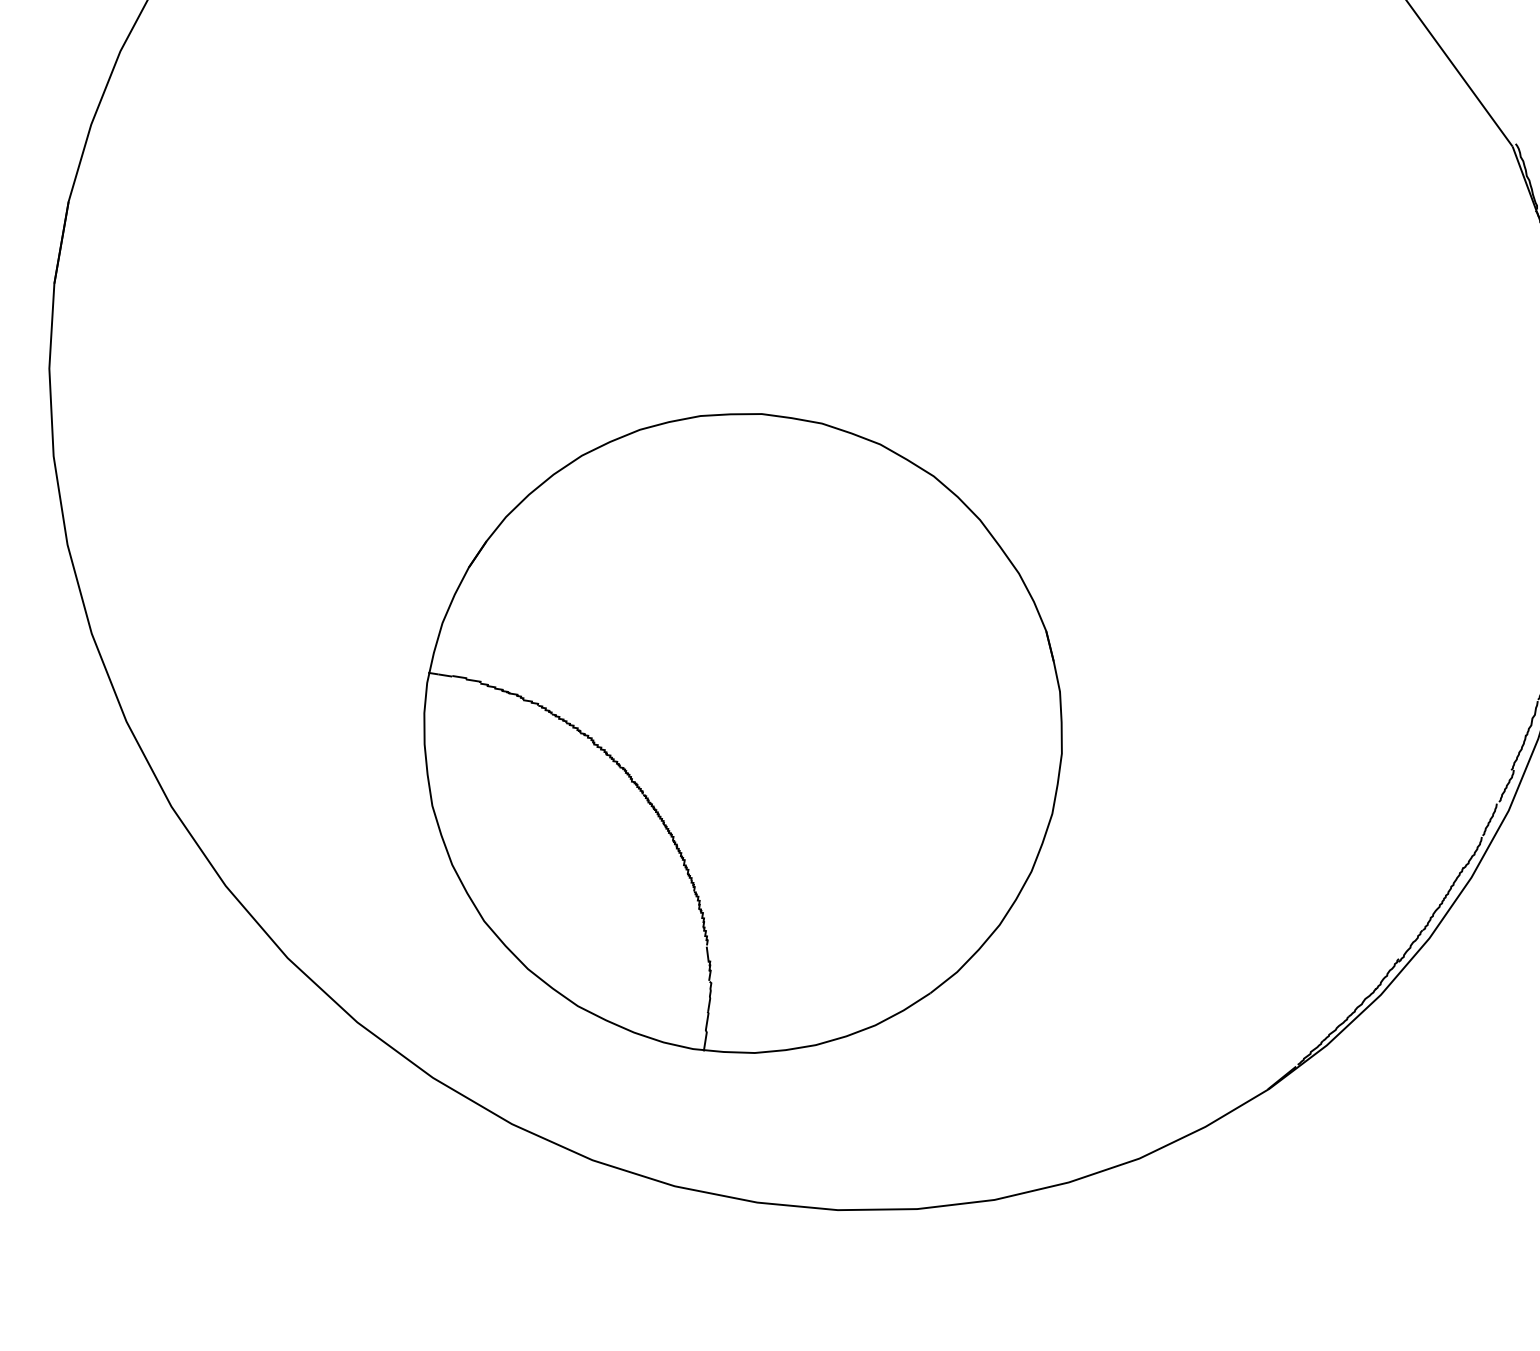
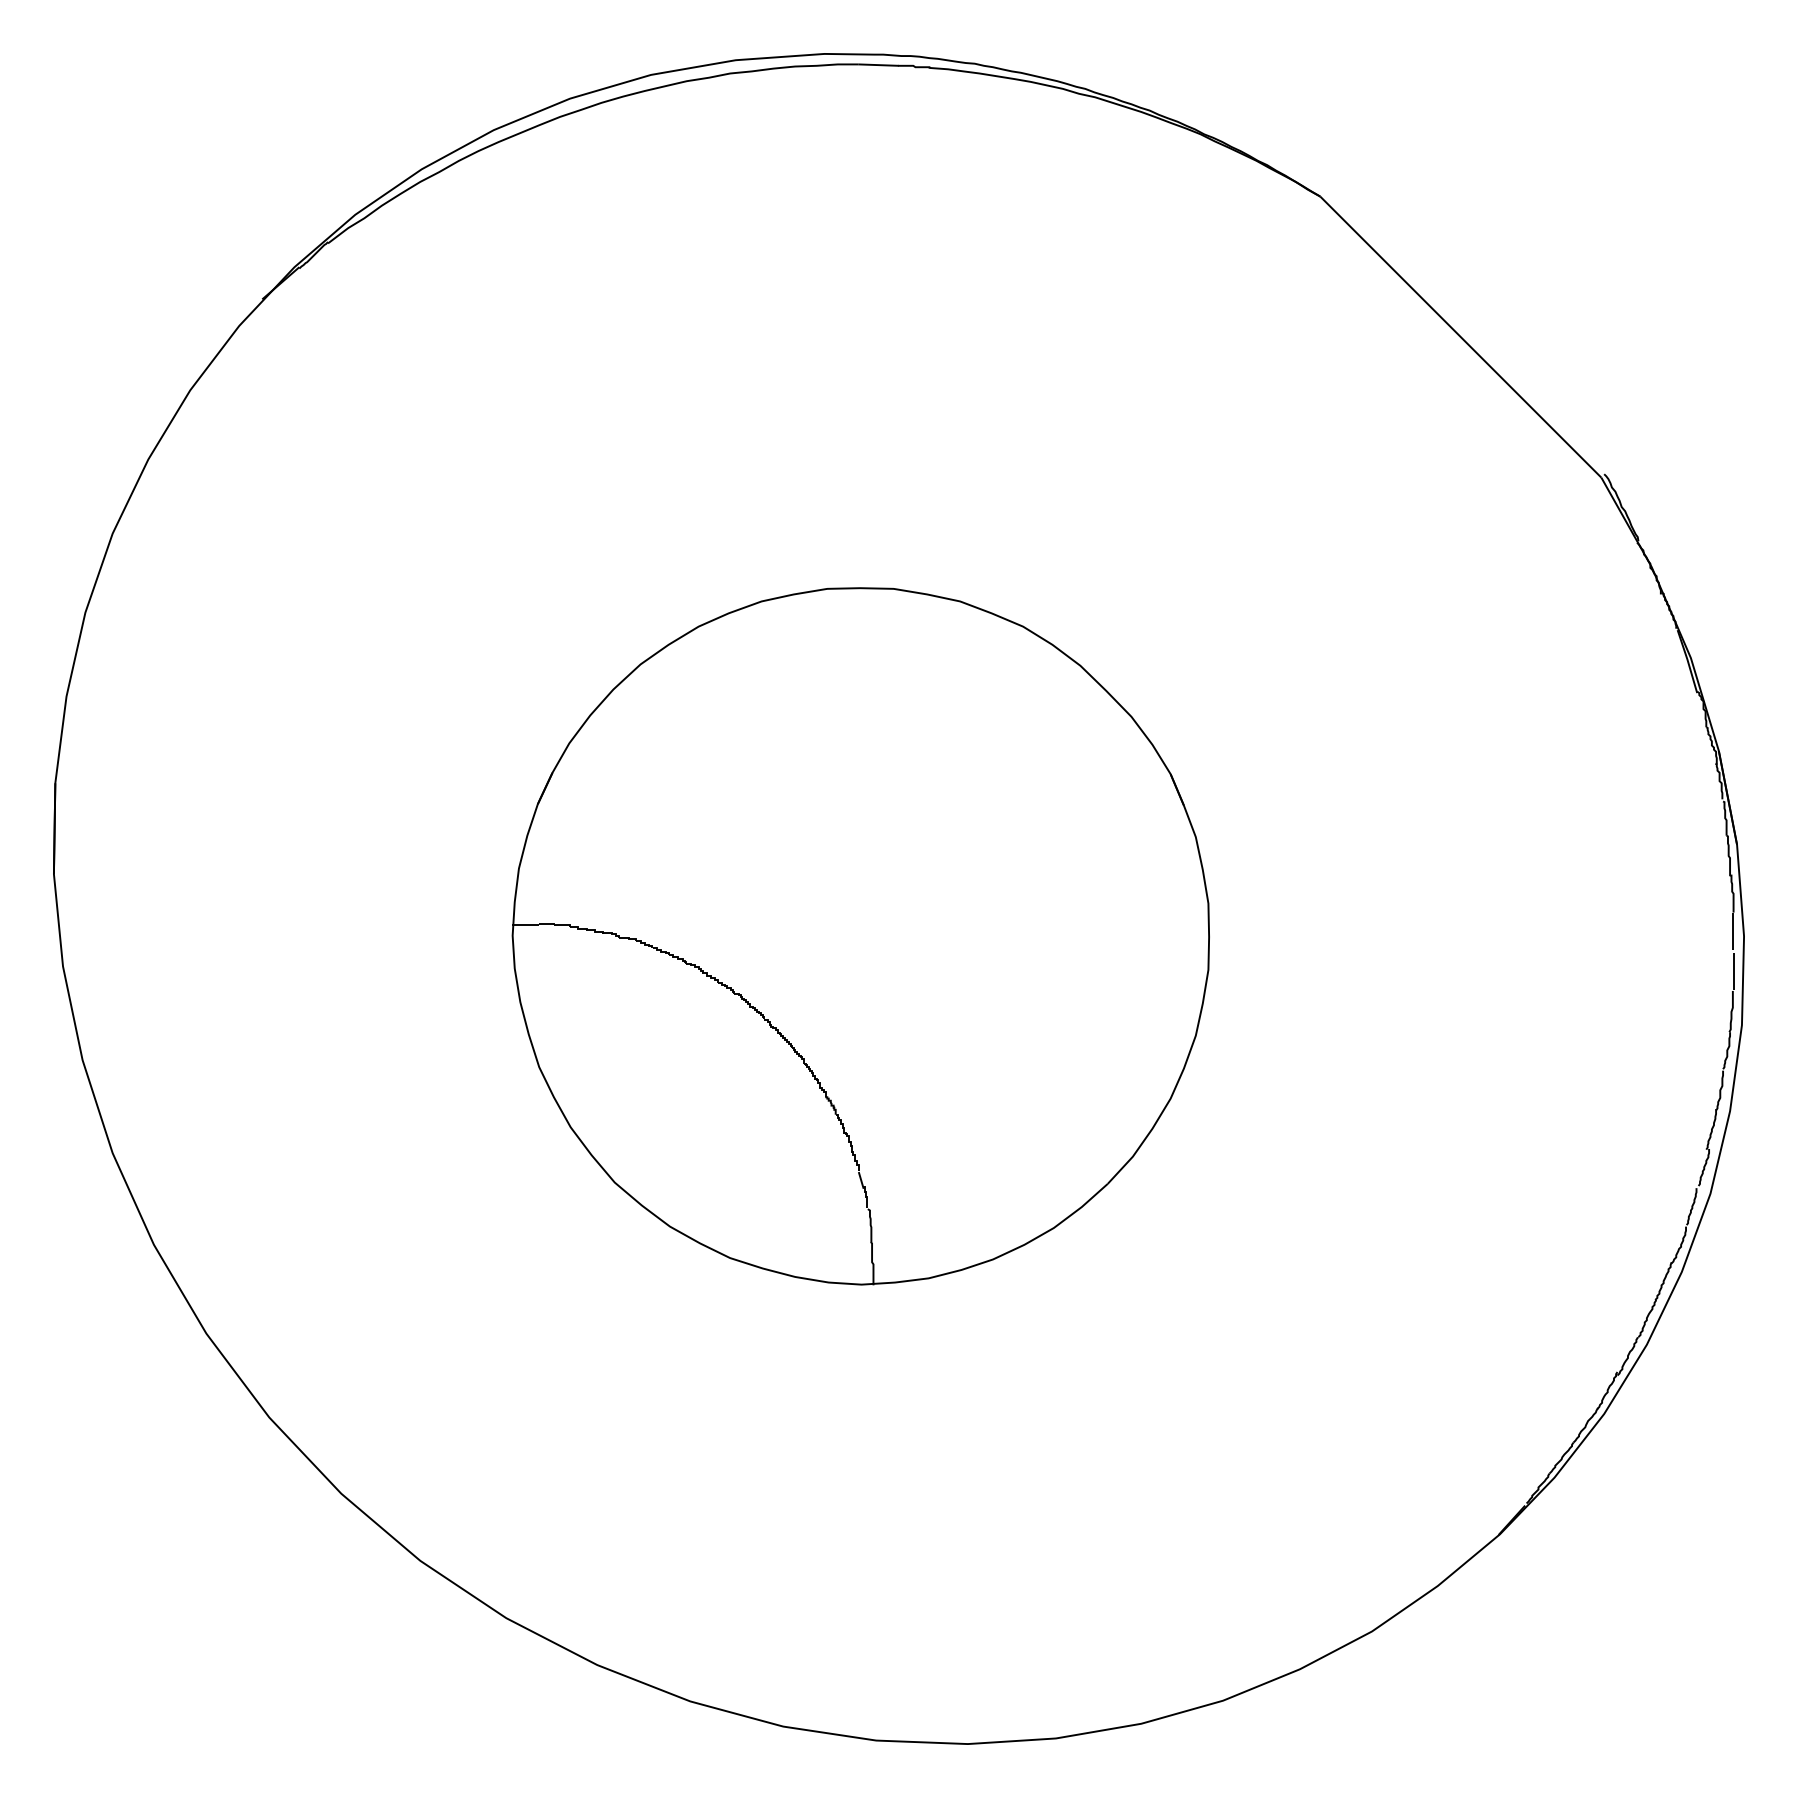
part: (742, 733) -> (860, 936), moved

